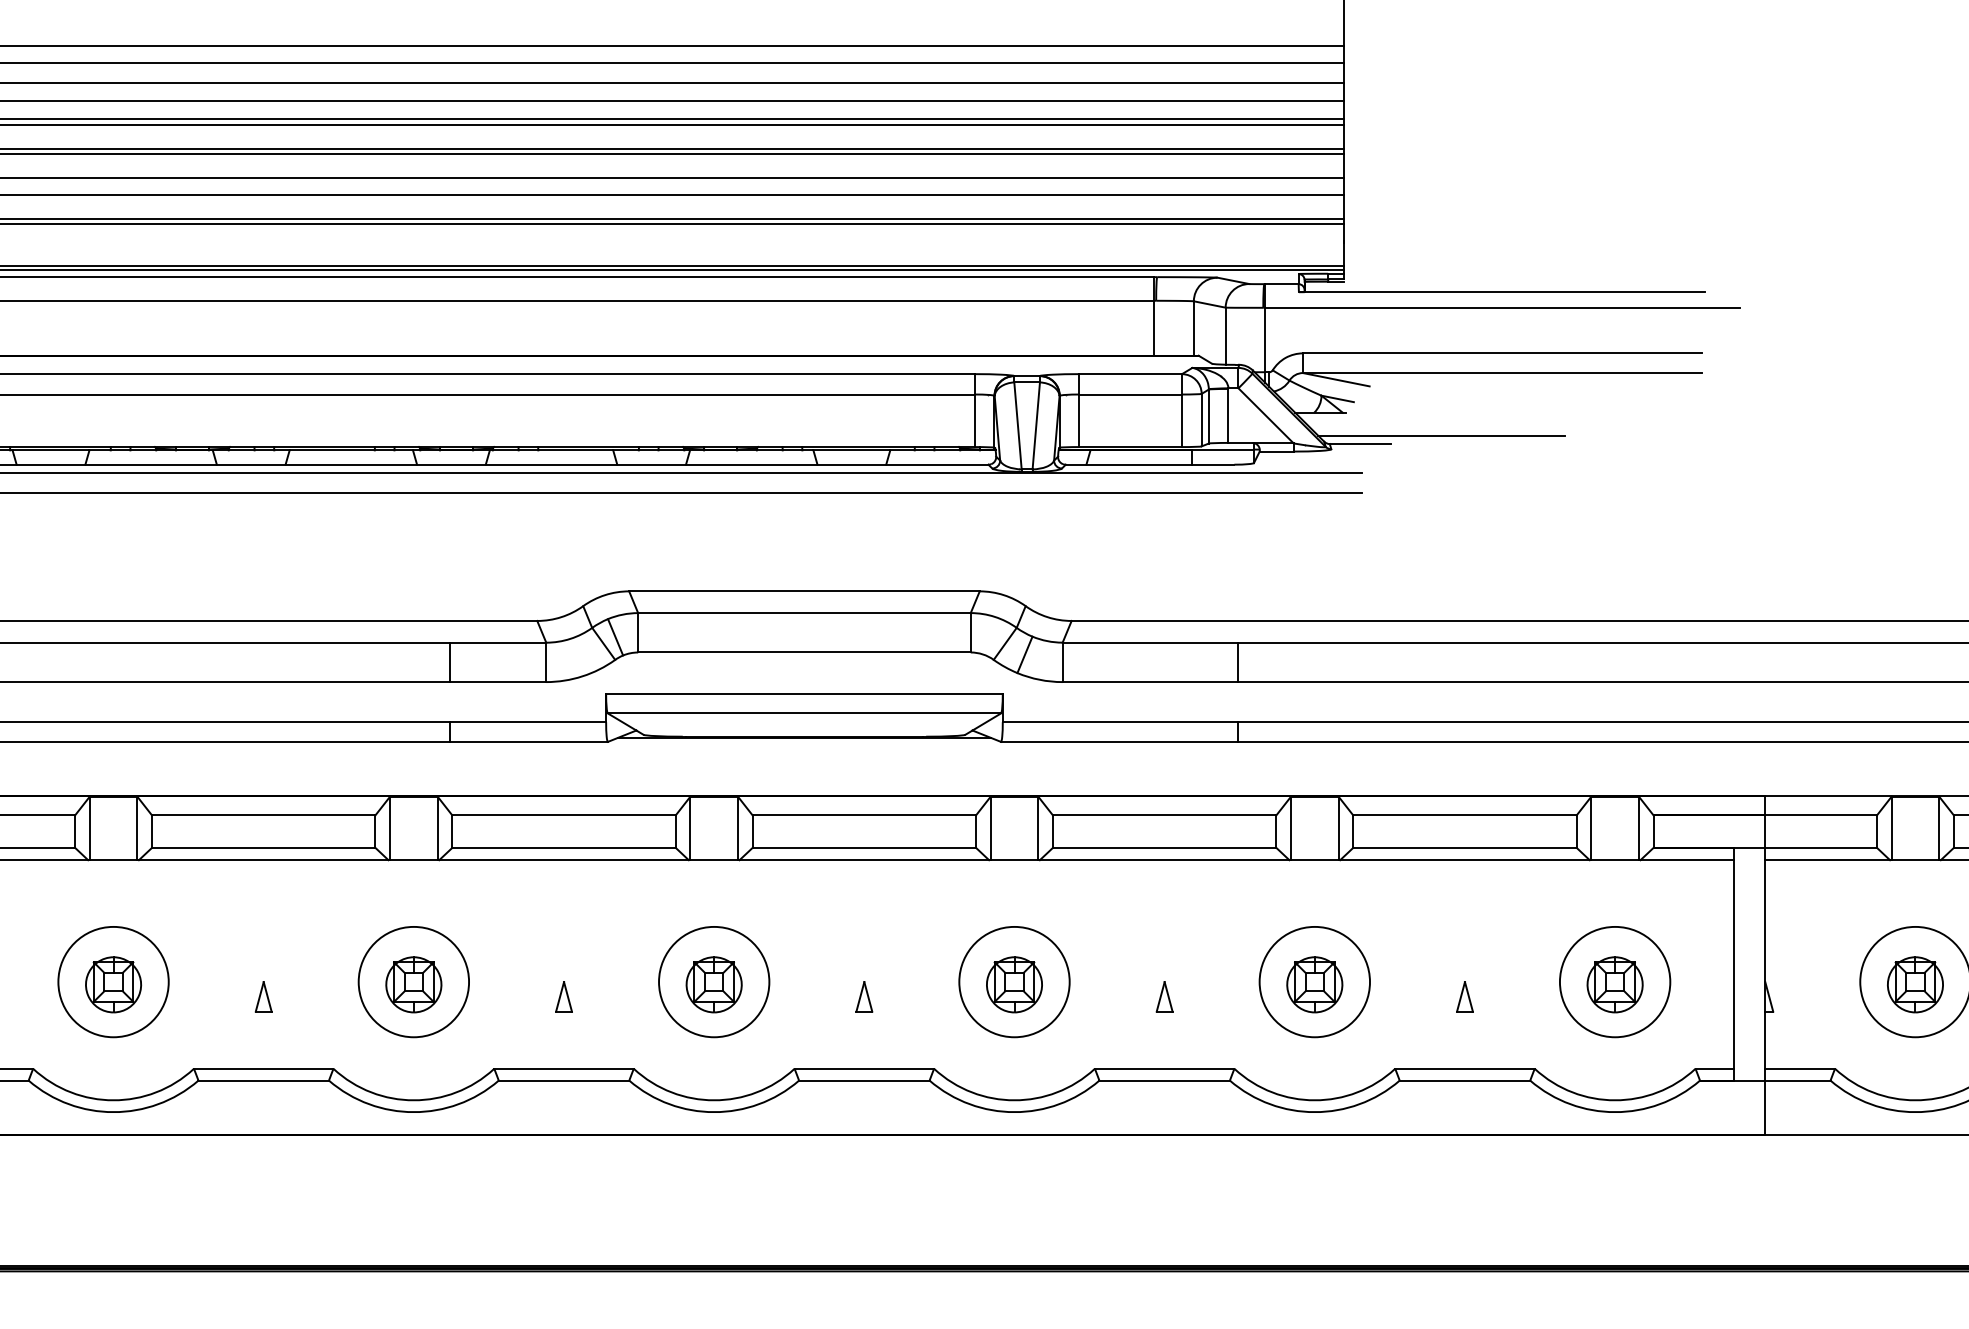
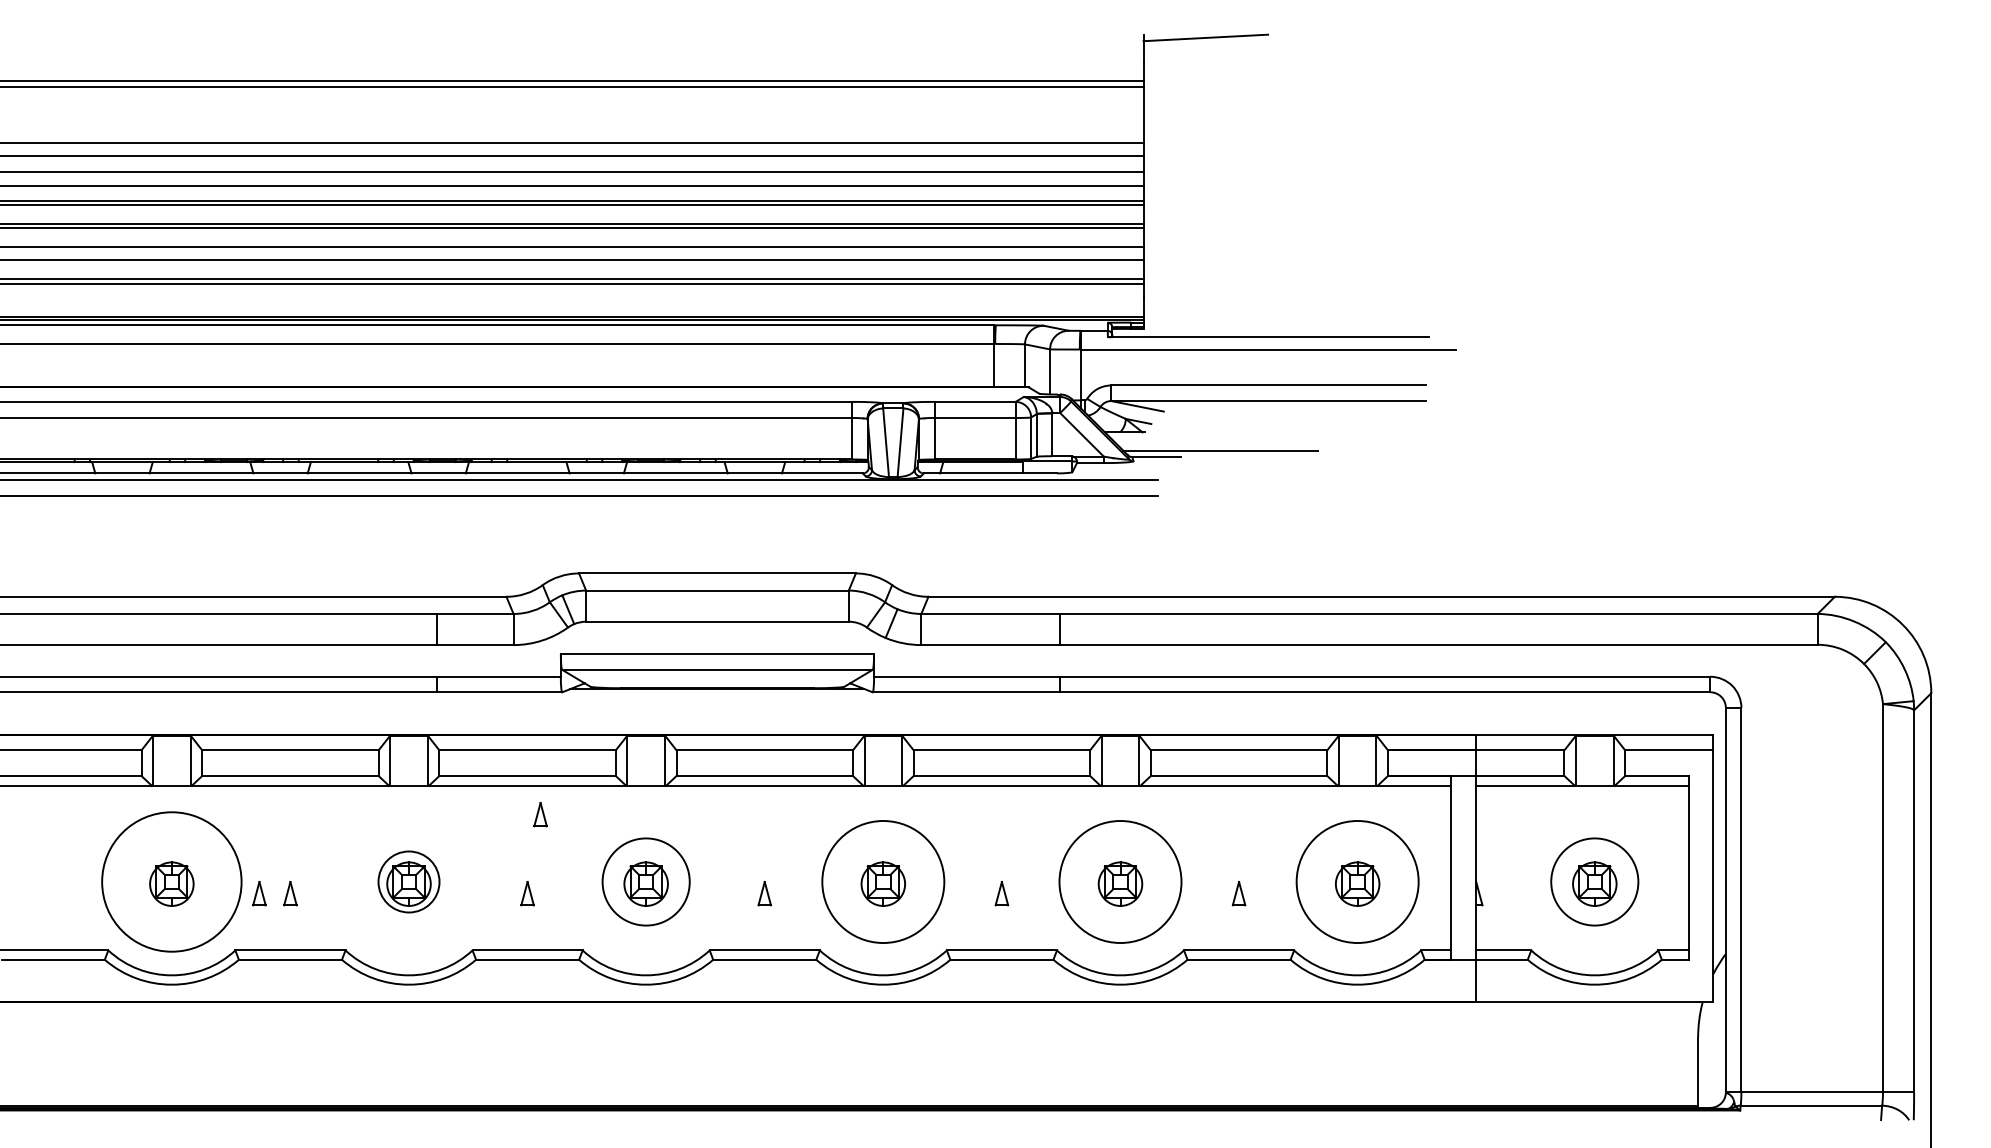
part: (580, 896) -> (540, 814), added
circle: (113, 981) -> (171, 881), size x1.6
circle: (413, 981) -> (408, 881), size x0.7
circle: (1013, 981) -> (882, 881), size x1.4
circle: (1314, 981) -> (1120, 881), size x1.4
circle: (1614, 981) -> (1357, 881), size x1.4
part: (224, 996) -> (259, 893), added

